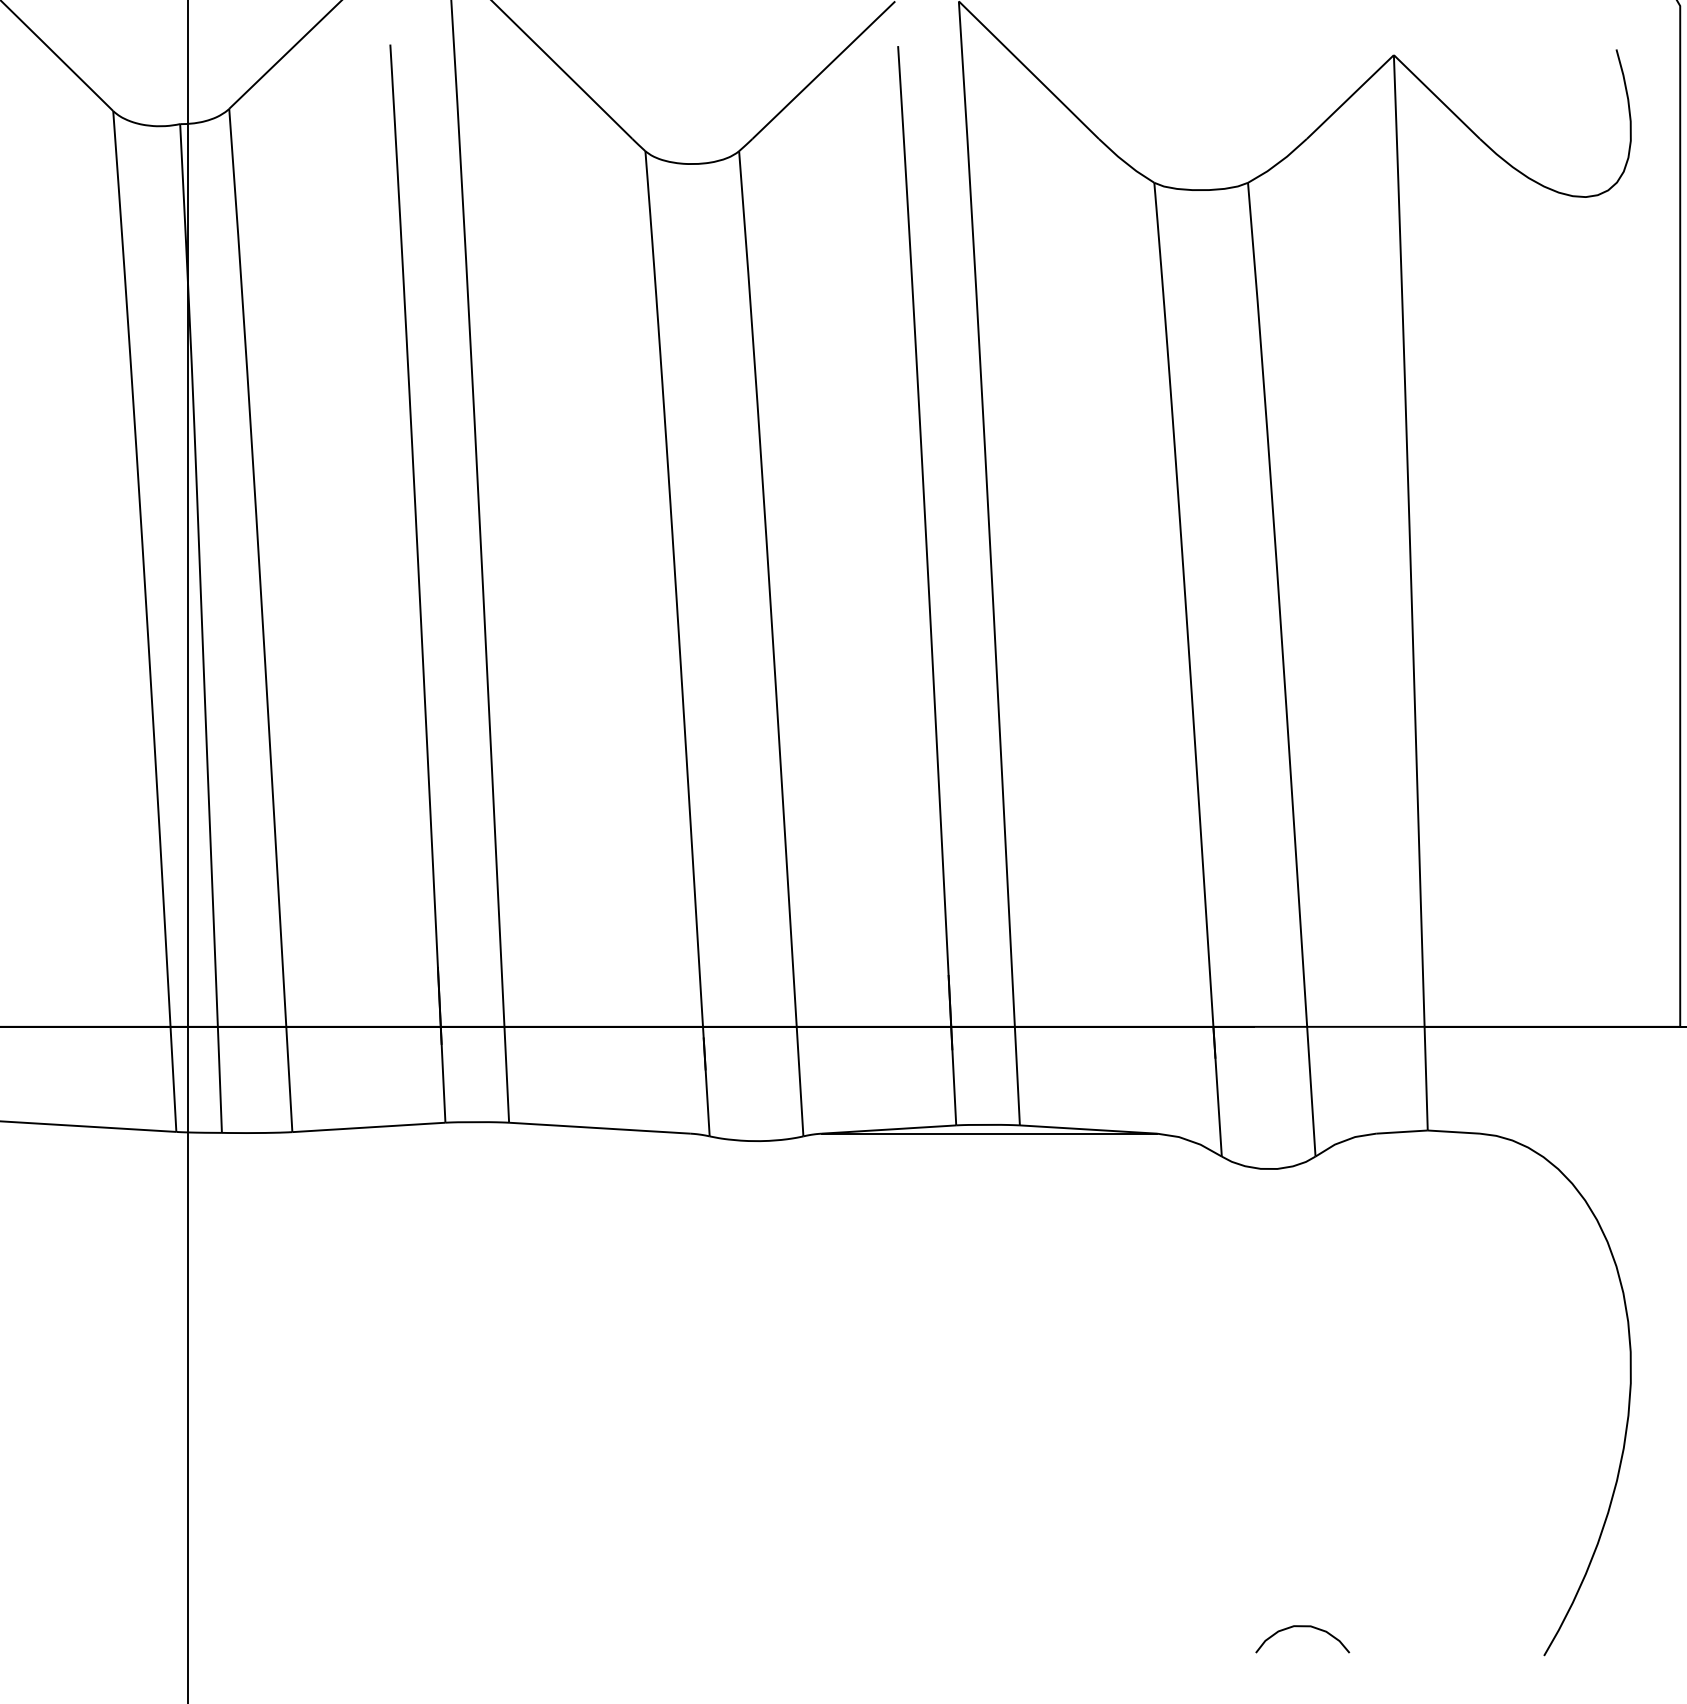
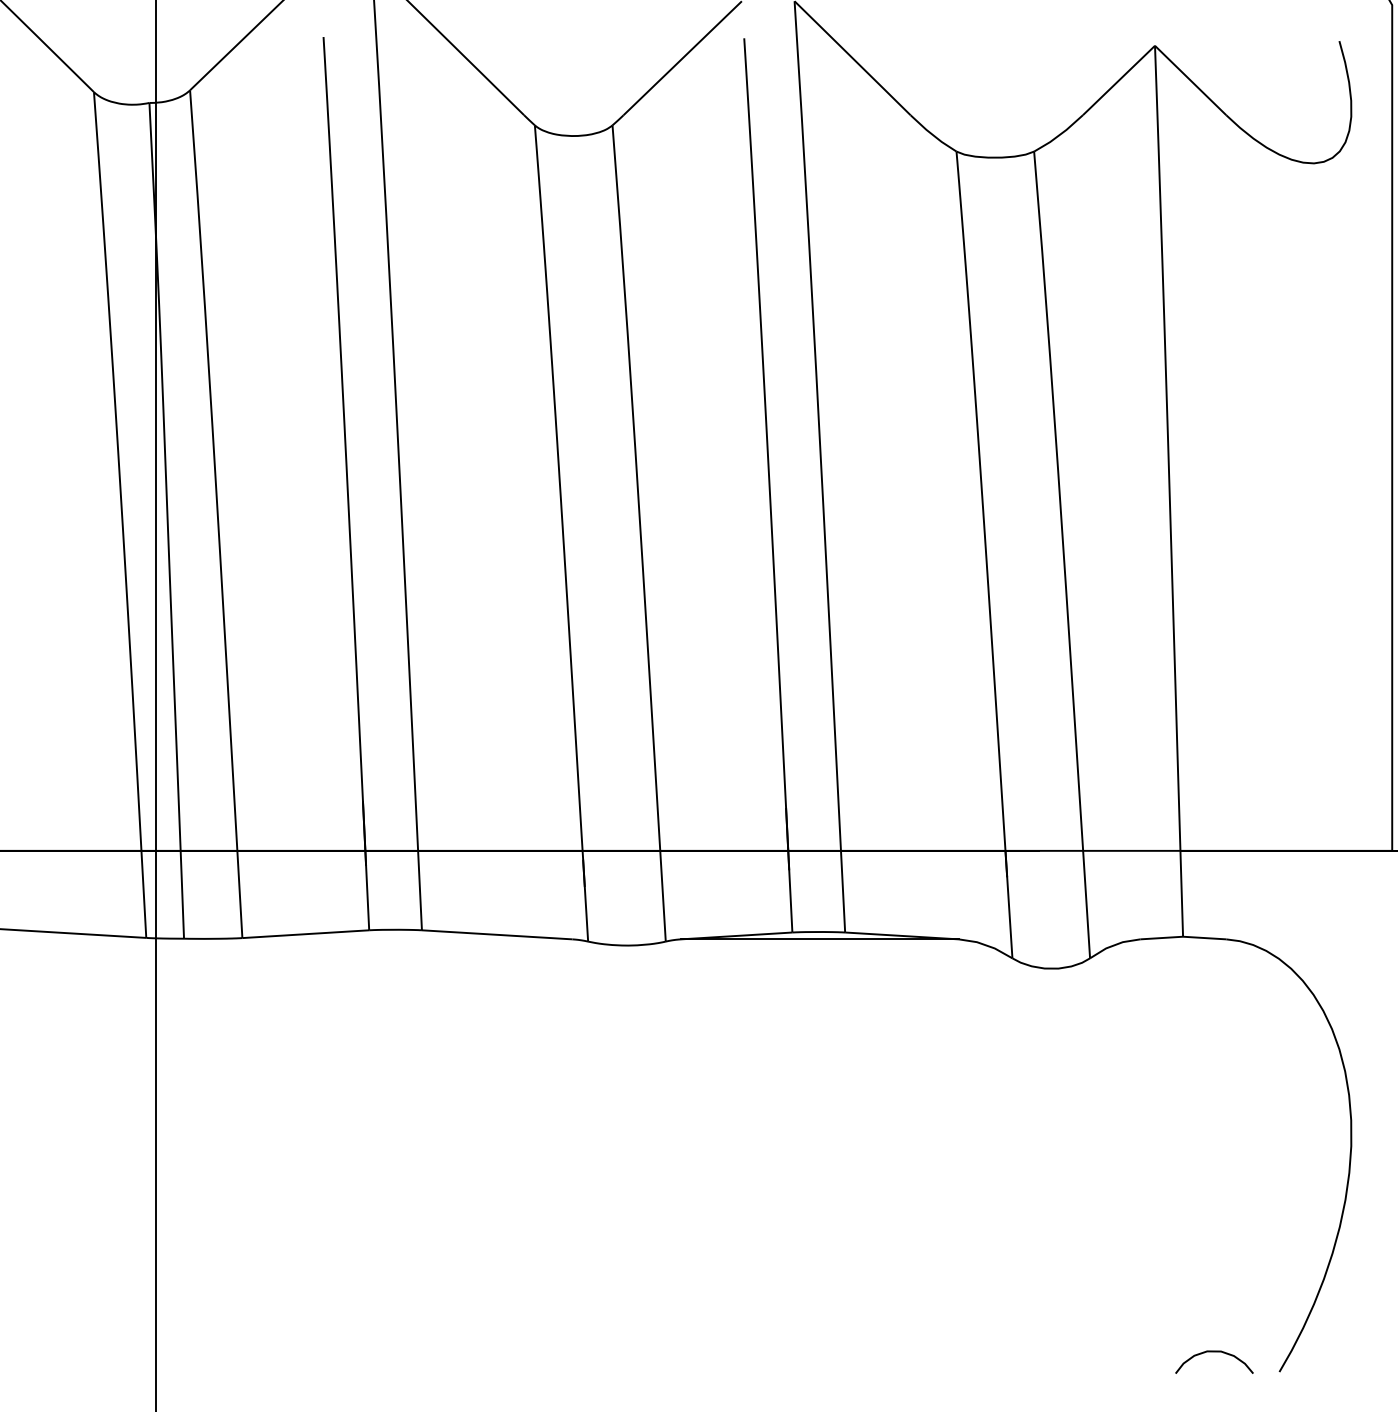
curve: (1302, 1627) -> (1214, 1352), moved

